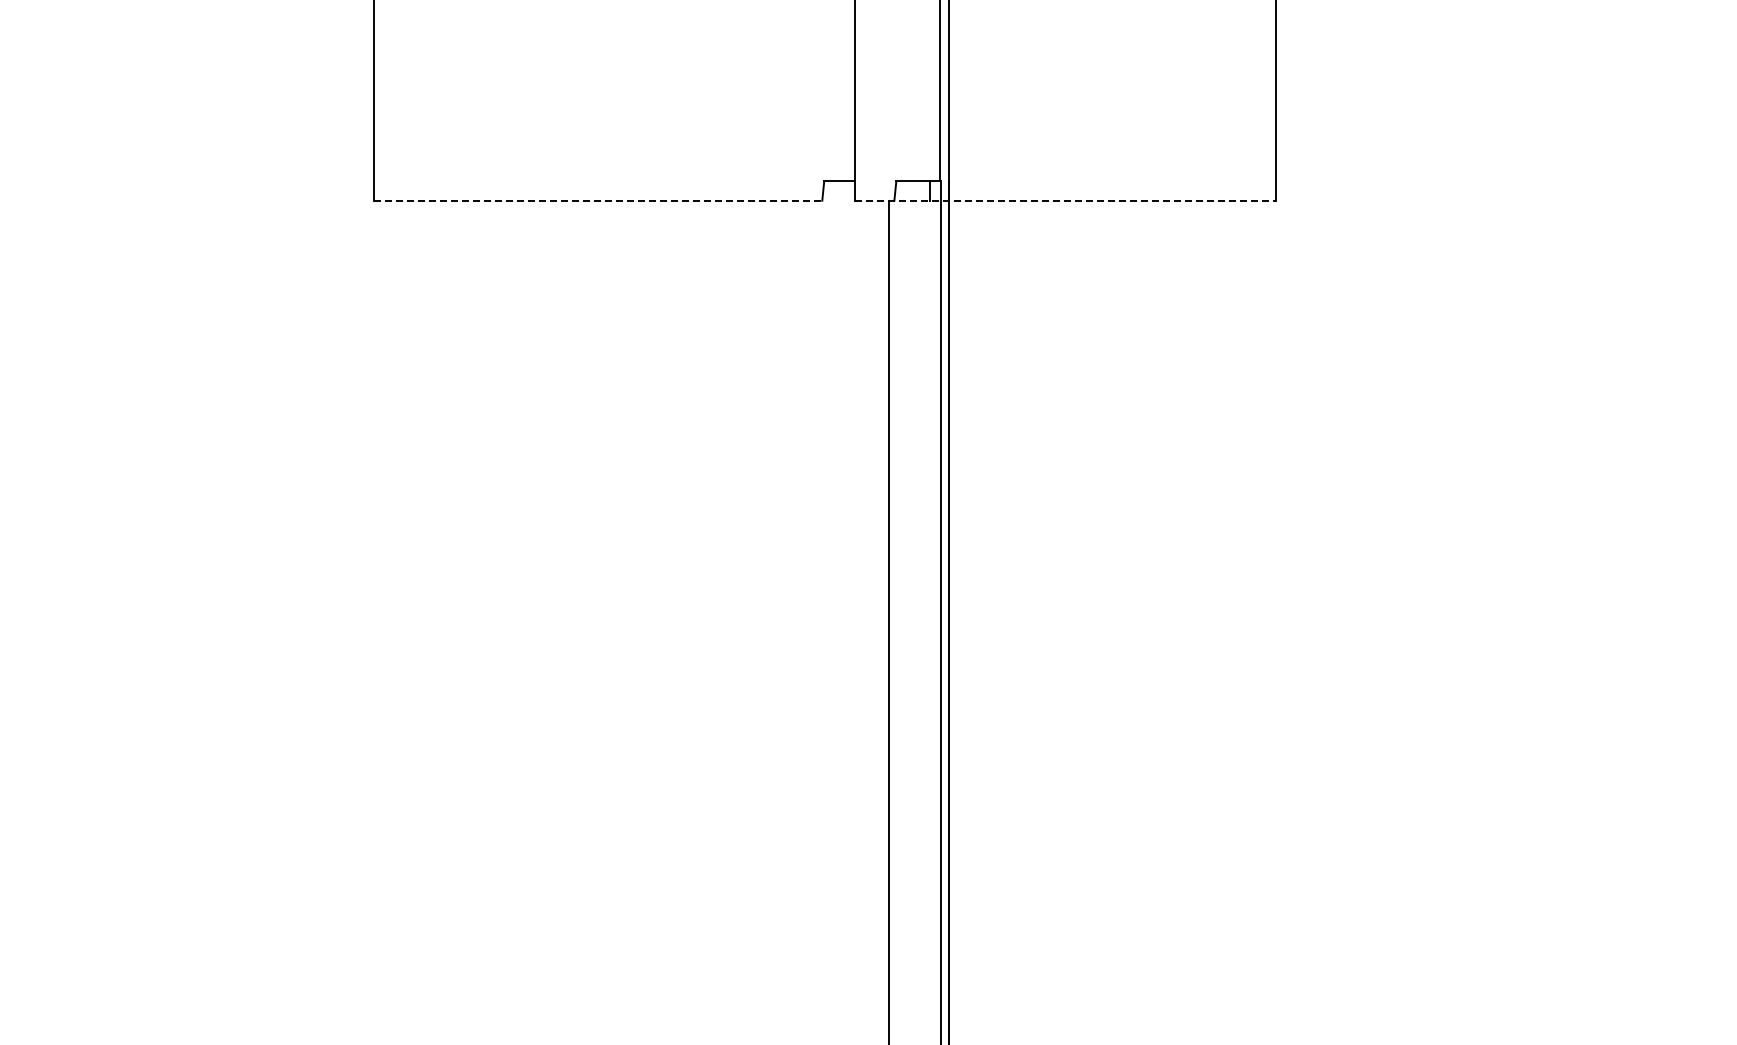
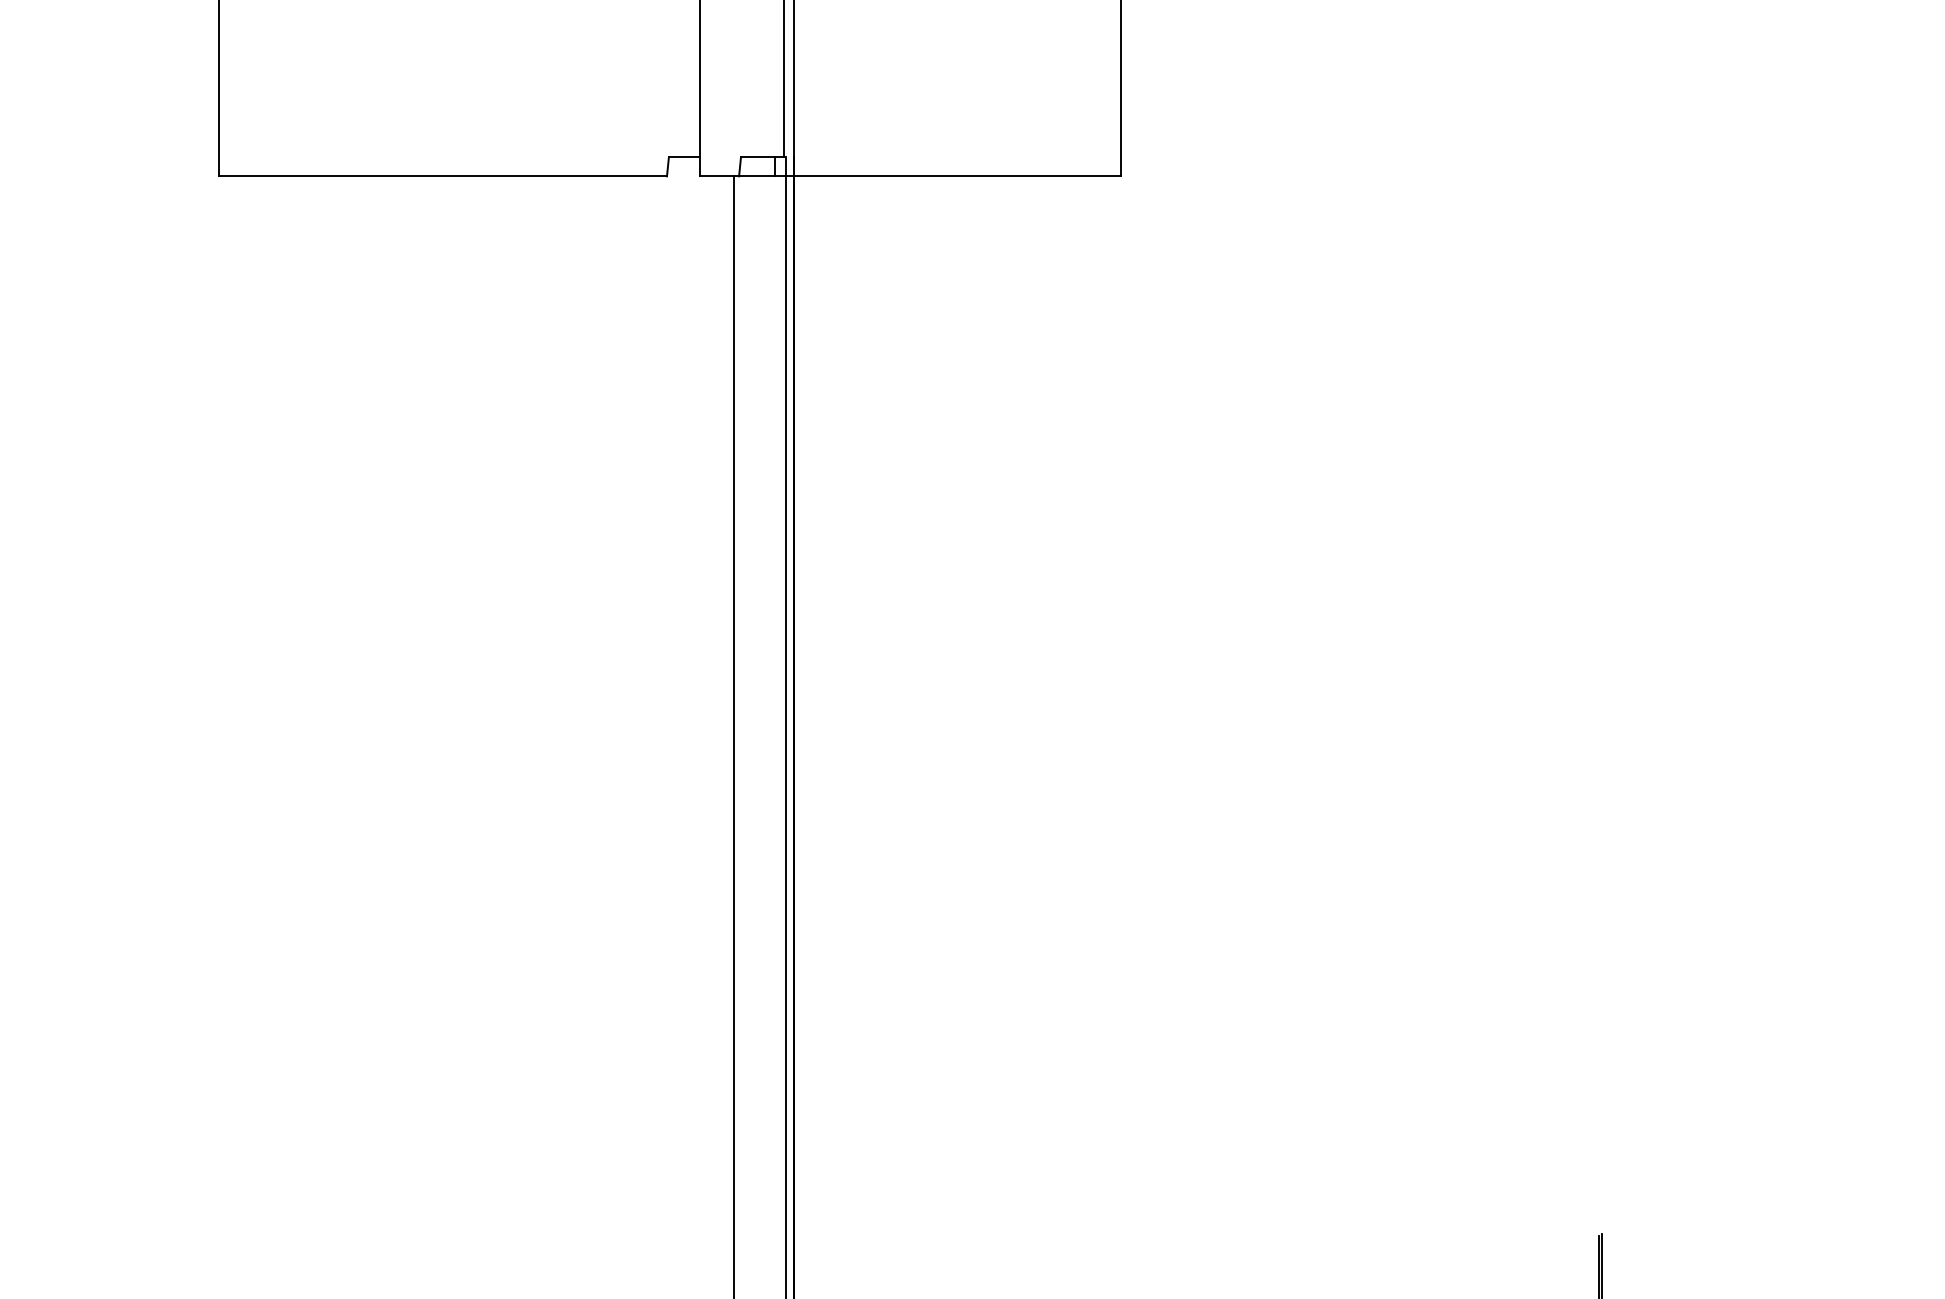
line: (598, 200) -> (443, 176), dashed -> solid
line: (1065, 200) -> (910, 176), dashed -> solid

